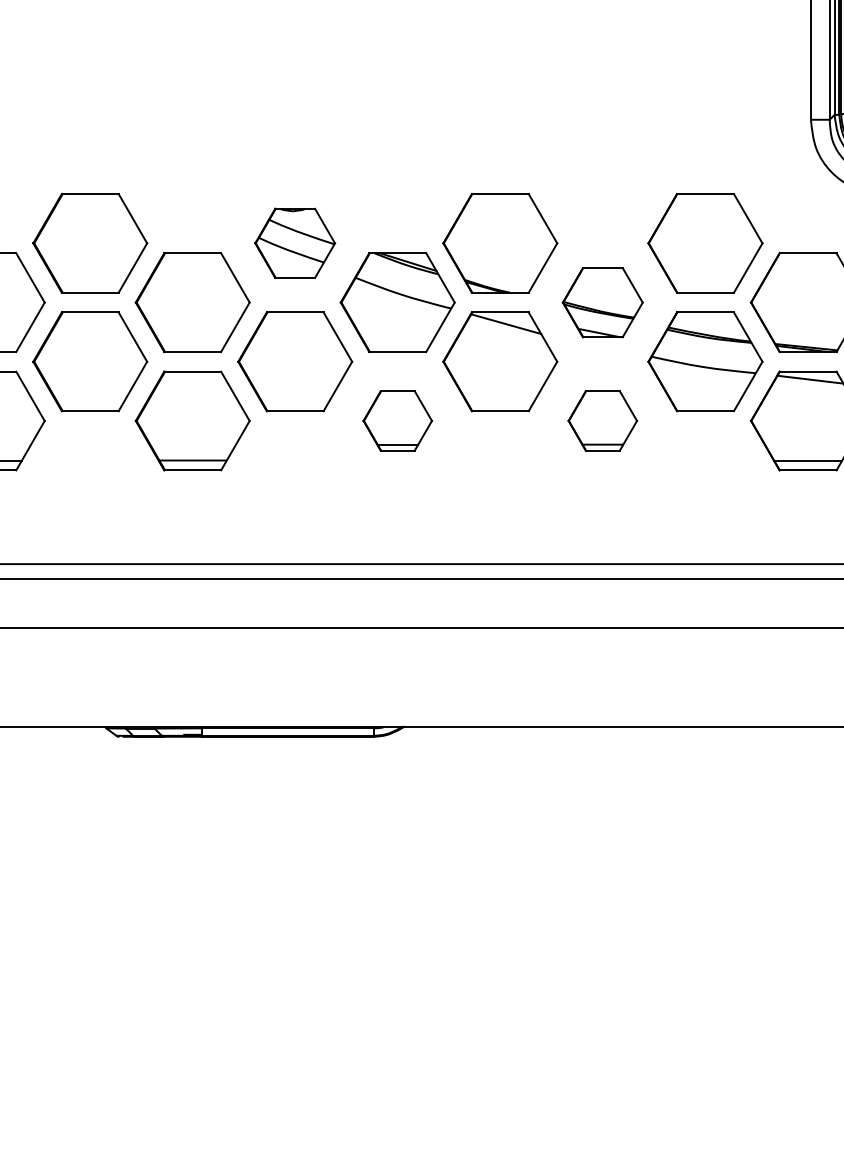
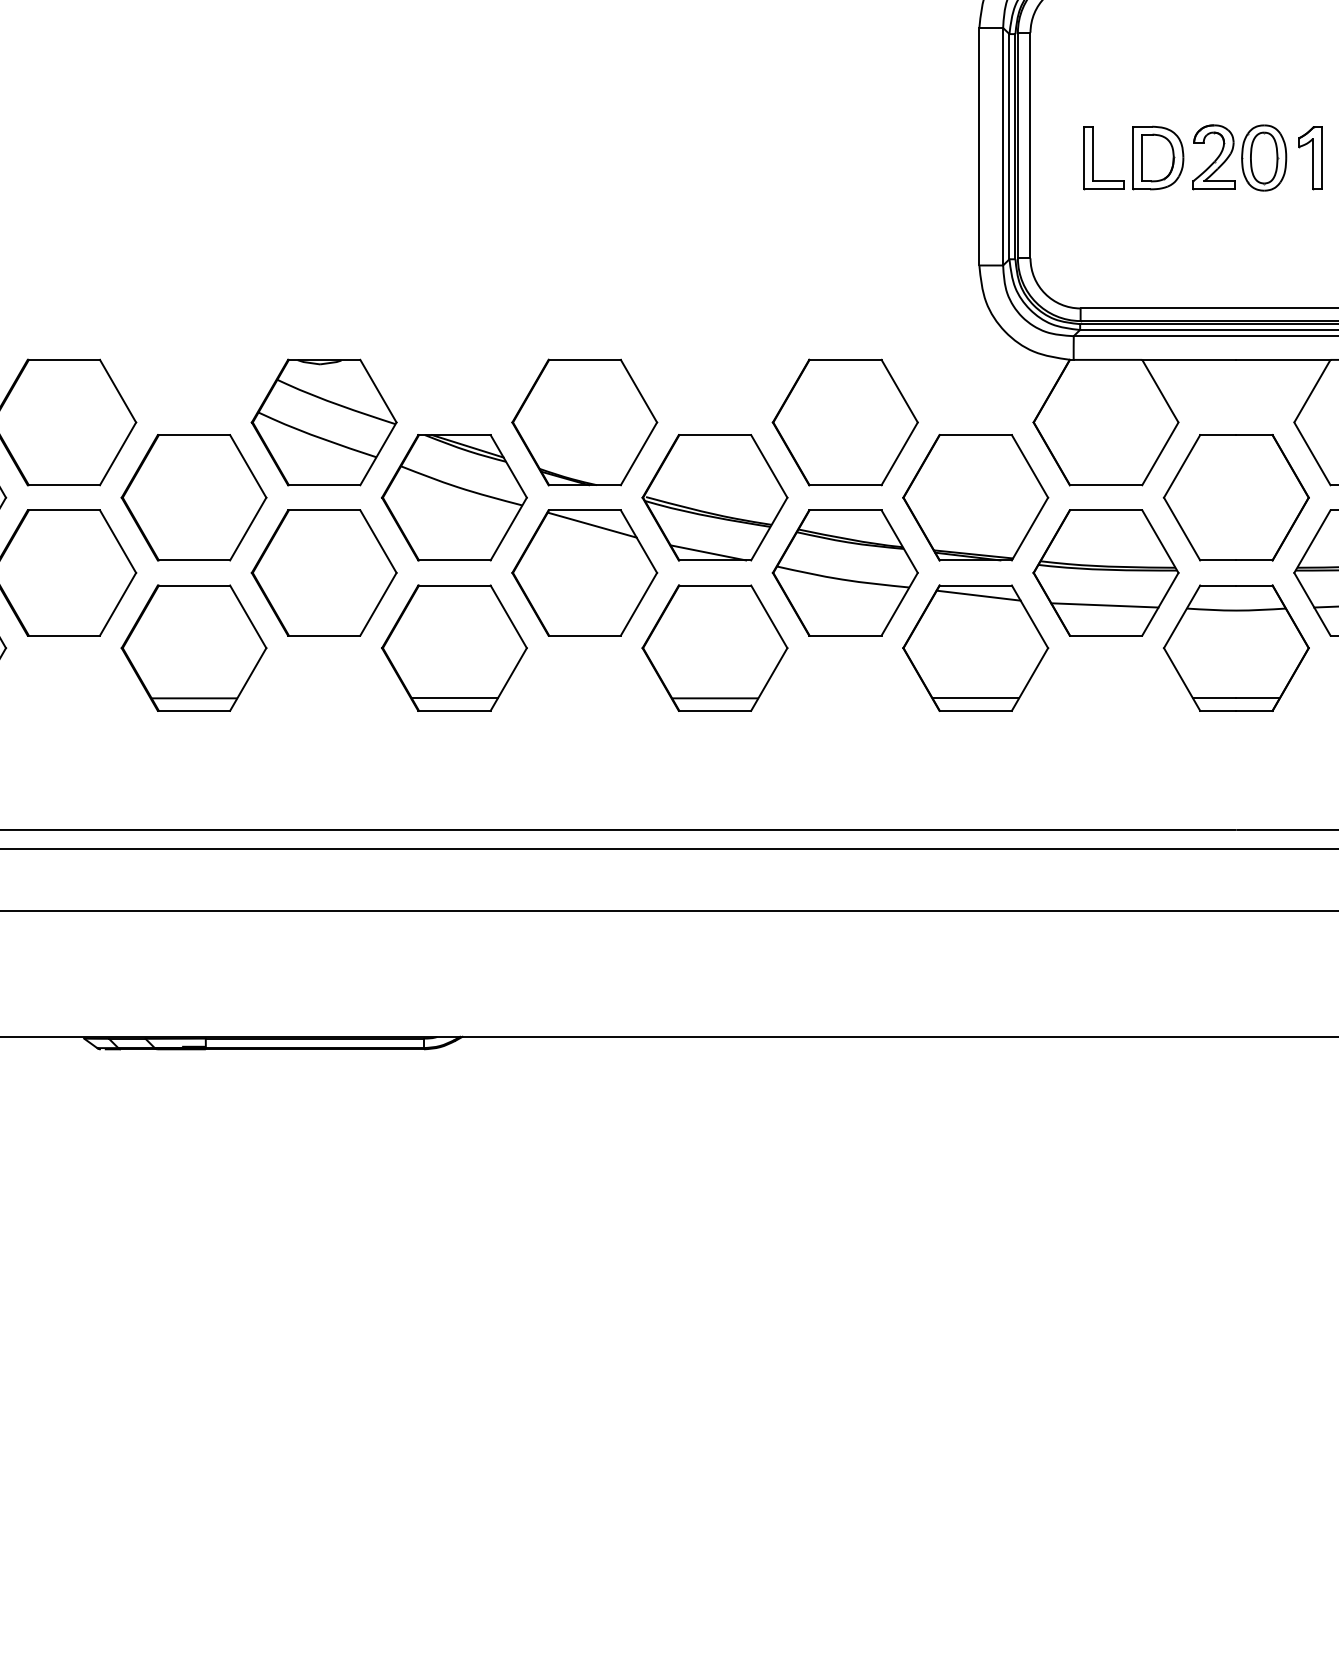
part: (294, 243) -> (323, 422), size x1.43
part: (602, 302) -> (714, 497), size x1.43
part: (397, 420) -> (454, 647), size x1.67
part: (602, 420) -> (714, 647), size x1.67

